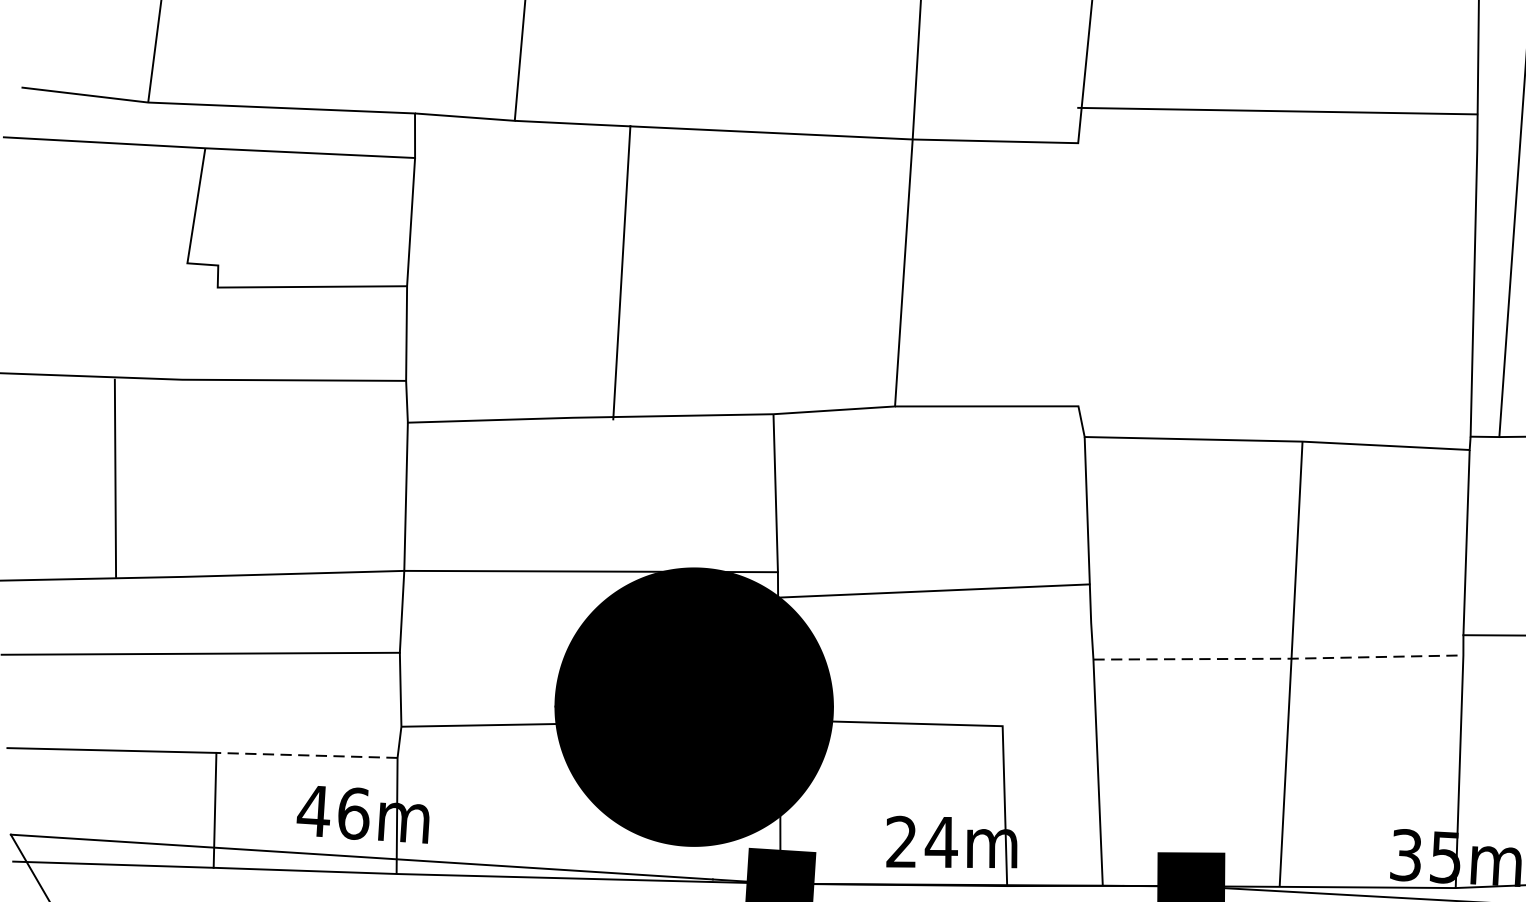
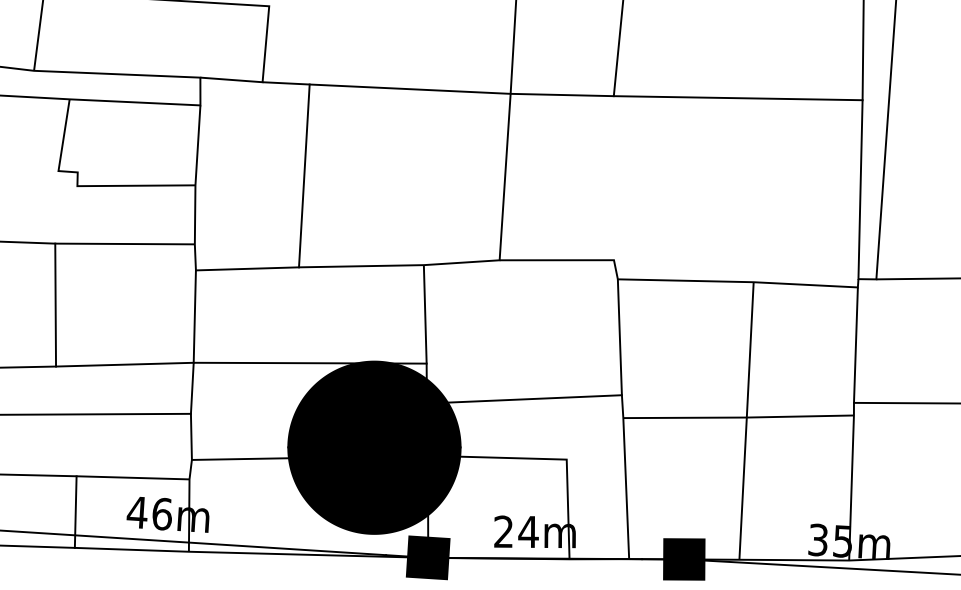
line: (1276, 111) -> (737, 98), moved
line: (622, 272) -> (304, 175), moved
line: (115, 477) -> (55, 304), moved
line: (931, 591) -> (523, 399), moved
line: (1279, 658) -> (739, 417), dashed -> solid
line: (306, 754) -> (132, 477), dashed -> solid

